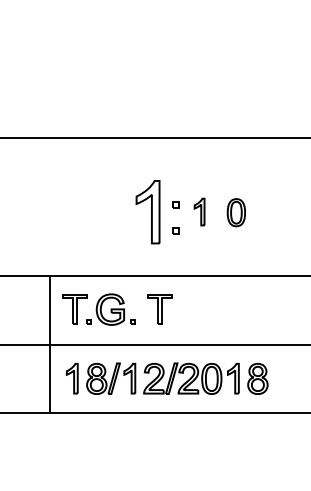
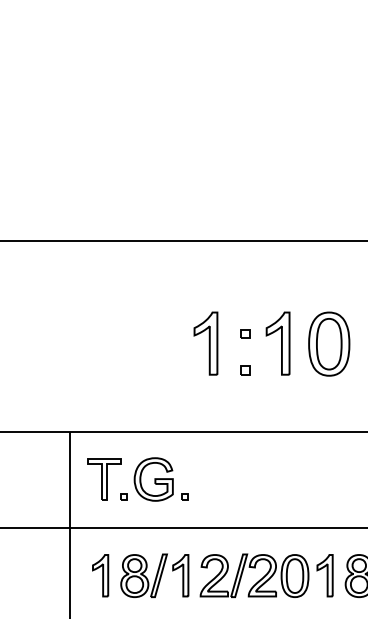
part: (147, 211) -> (205, 342), size x0.71
part: (199, 211) -> (277, 342), size x1.67
part: (236, 212) -> (329, 344), size x1.67
part: (159, 309) -> (222, 479), removed

